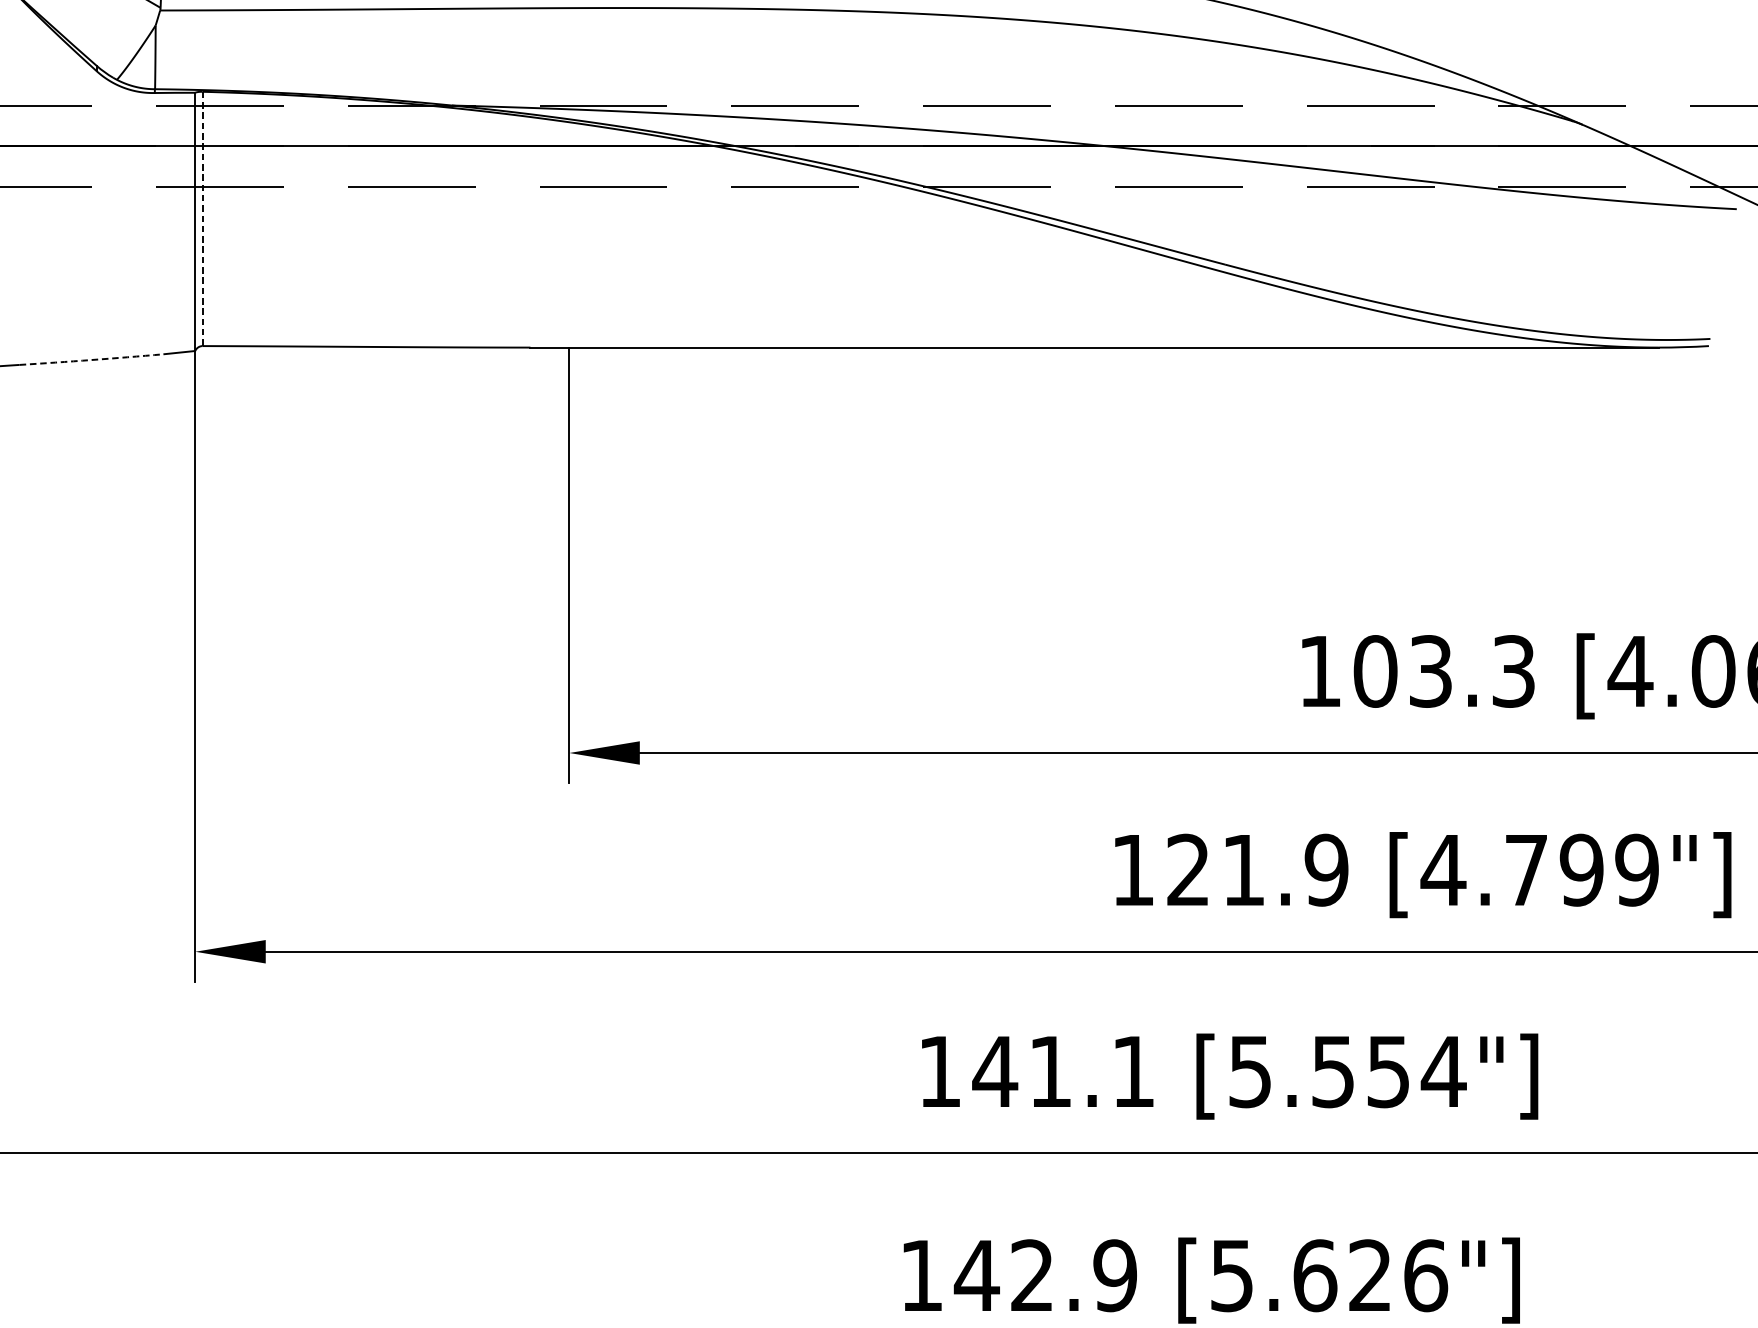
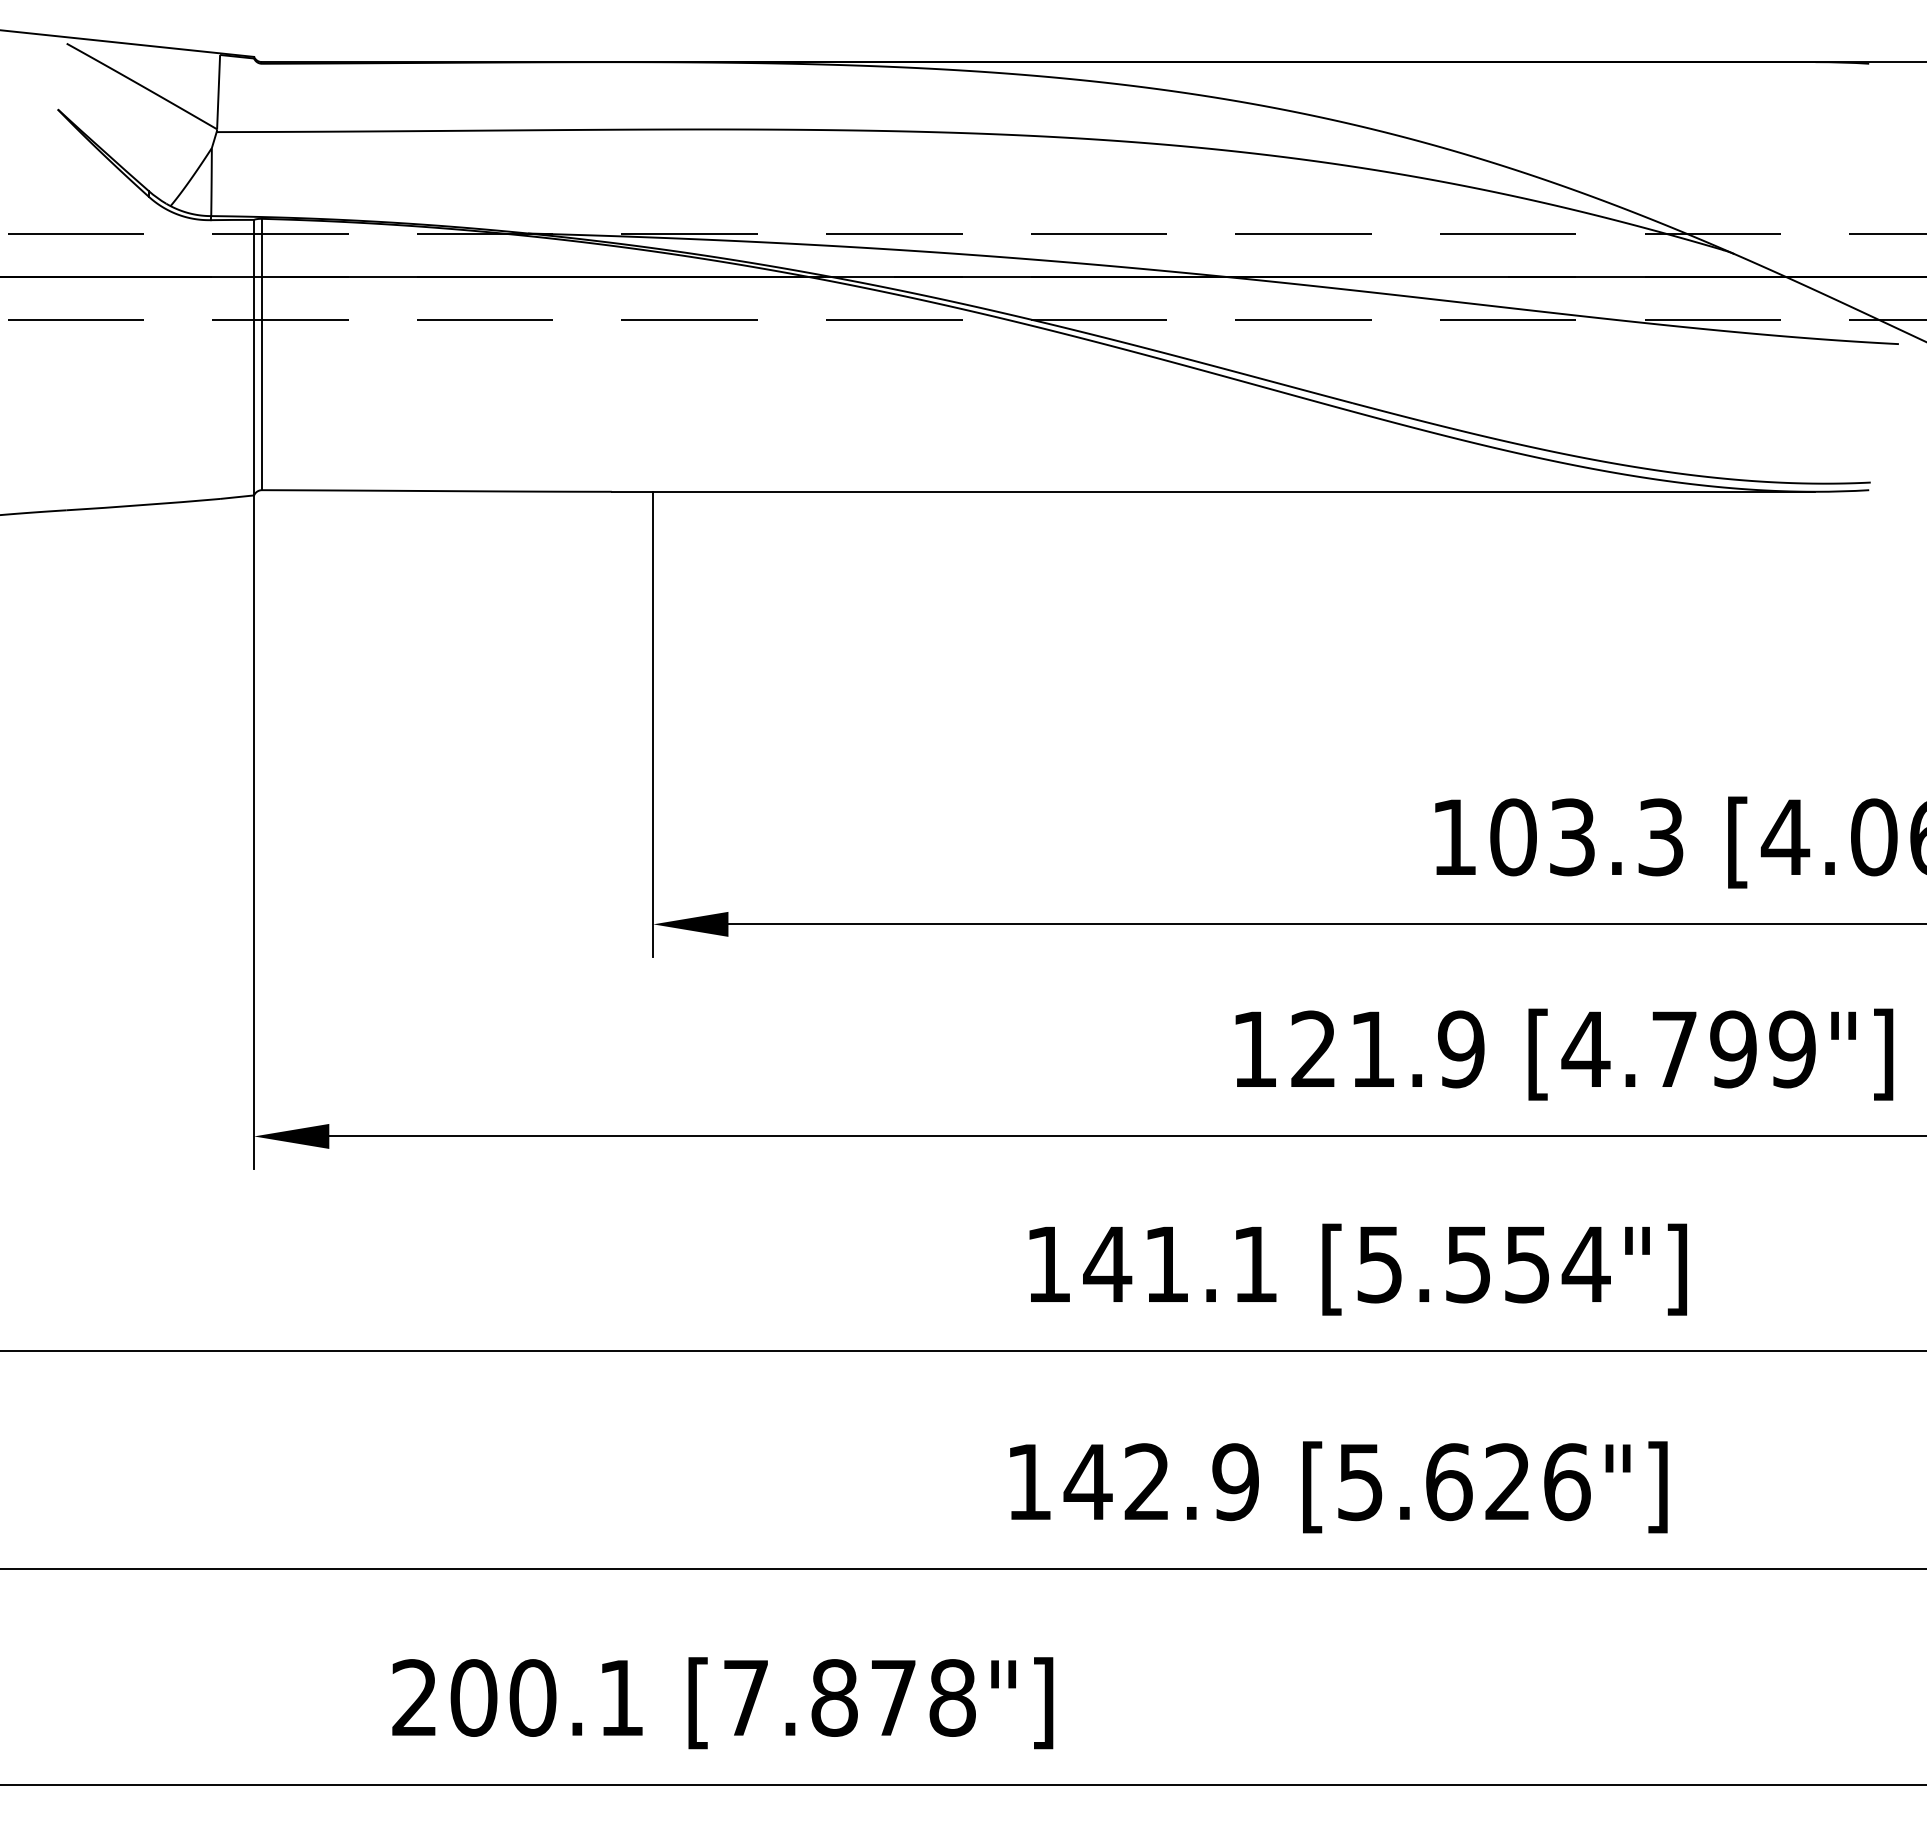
line: (203, 218) -> (262, 354), dashed -> solid
arc: (91, 360) -> (143, 505), dashed -> solid

